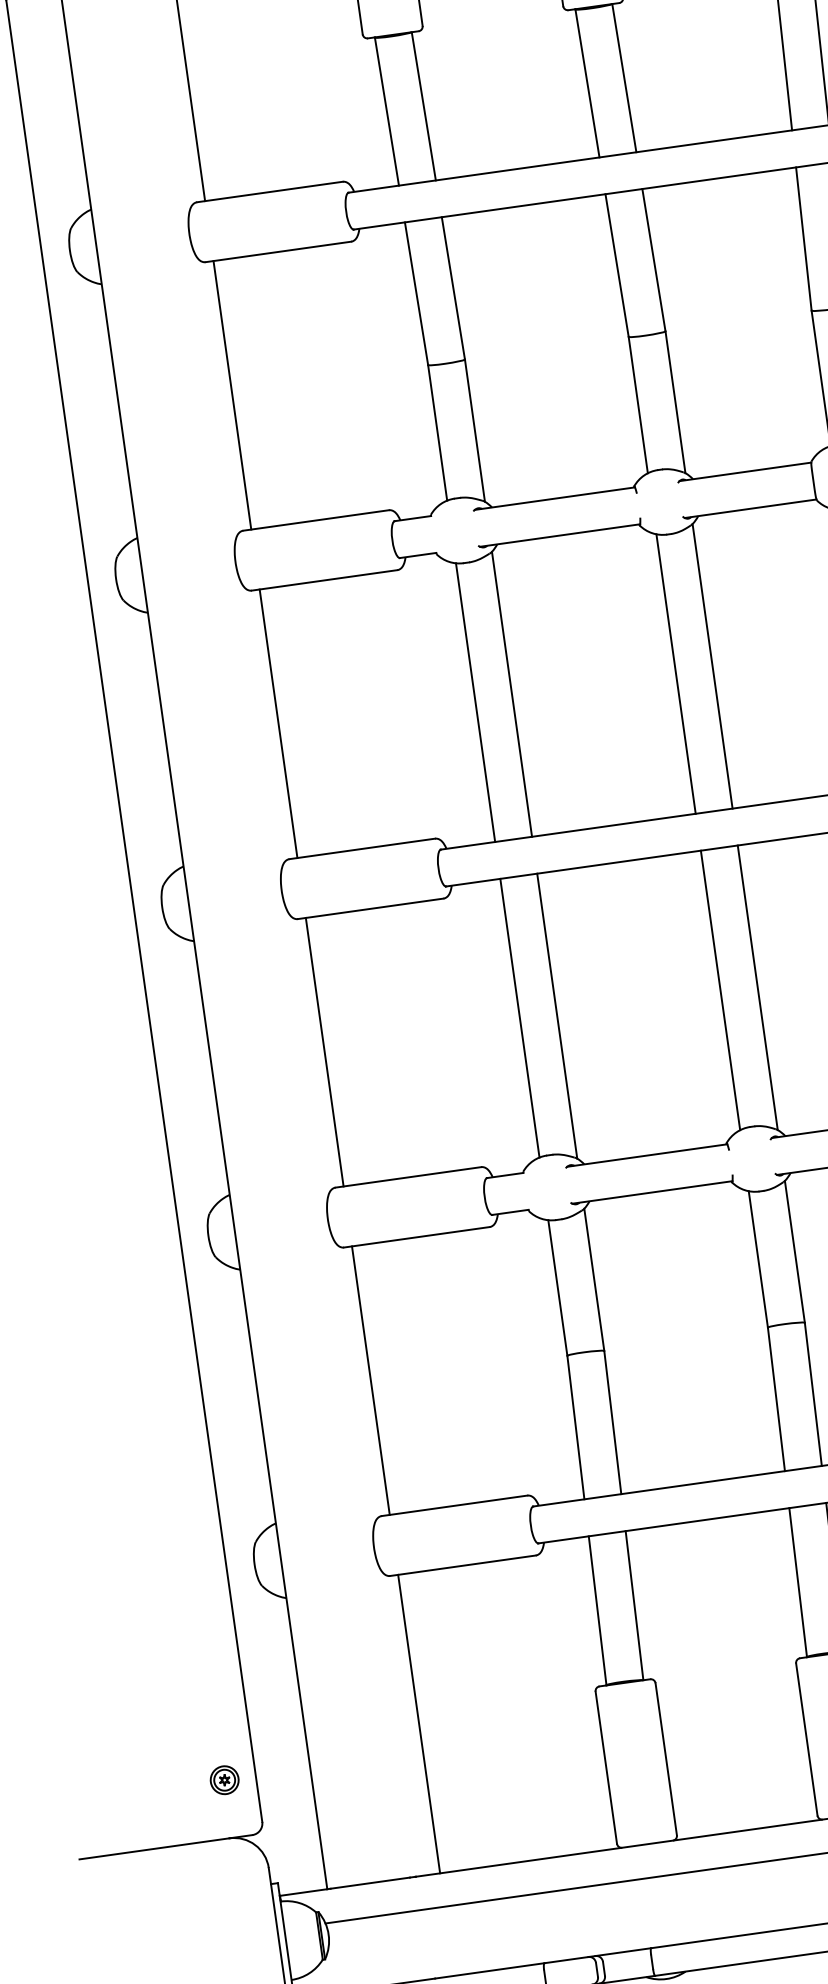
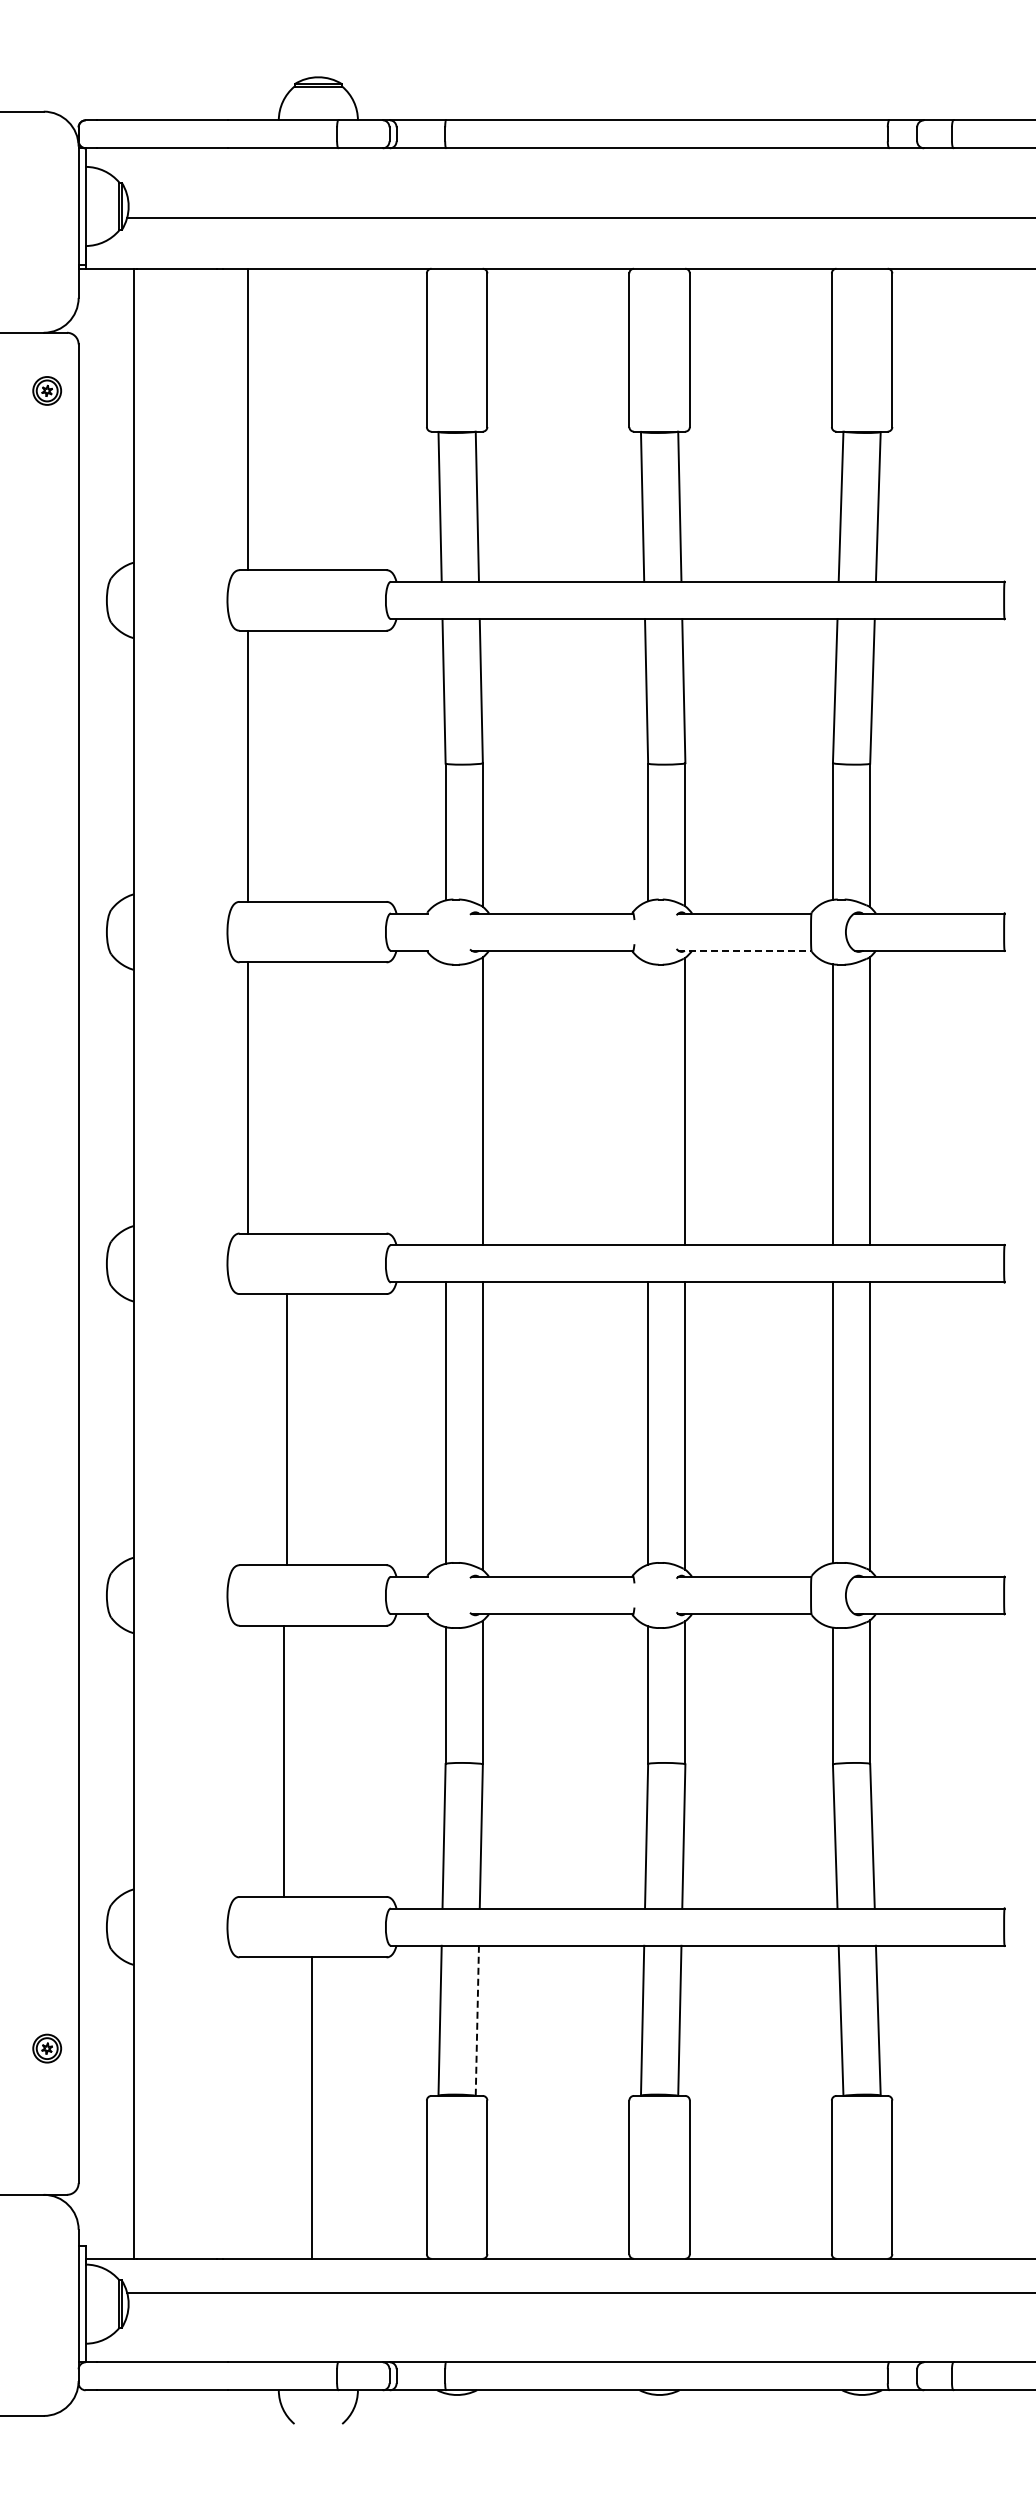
line: (750, 508) -> (744, 950), solid -> dashed
line: (676, 673) -> (648, 1103), removed
line: (475, 702) -> (445, 1104), removed
line: (324, 1052) -> (286, 1429), moved
line: (370, 1379) -> (283, 1760), moved
line: (634, 1606) -> (477, 2021), solid -> dashed
line: (418, 1723) -> (311, 2107), moved
part: (224, 1780) -> (47, 2048), moved

